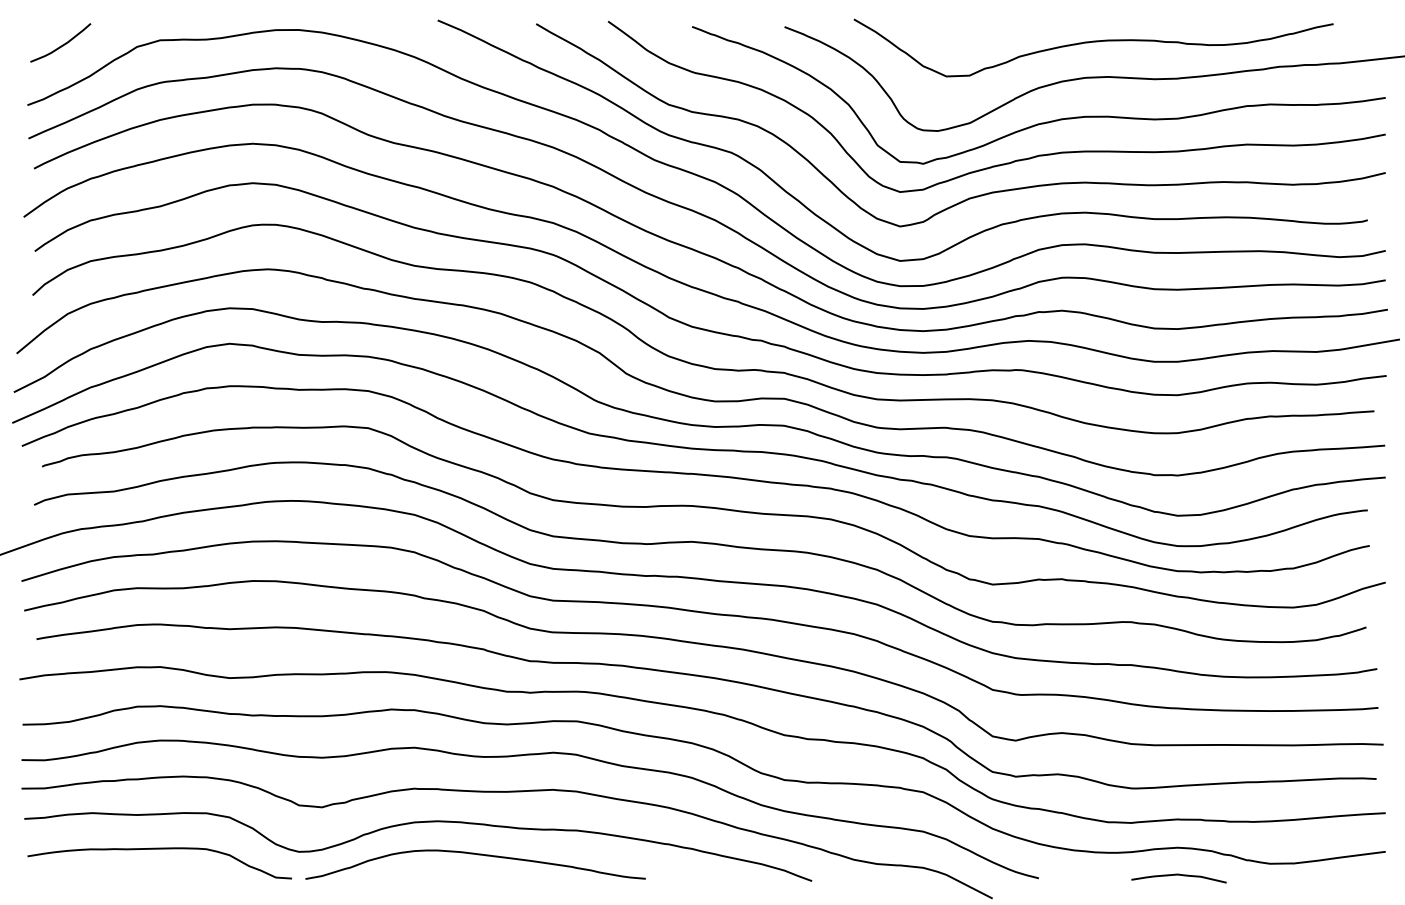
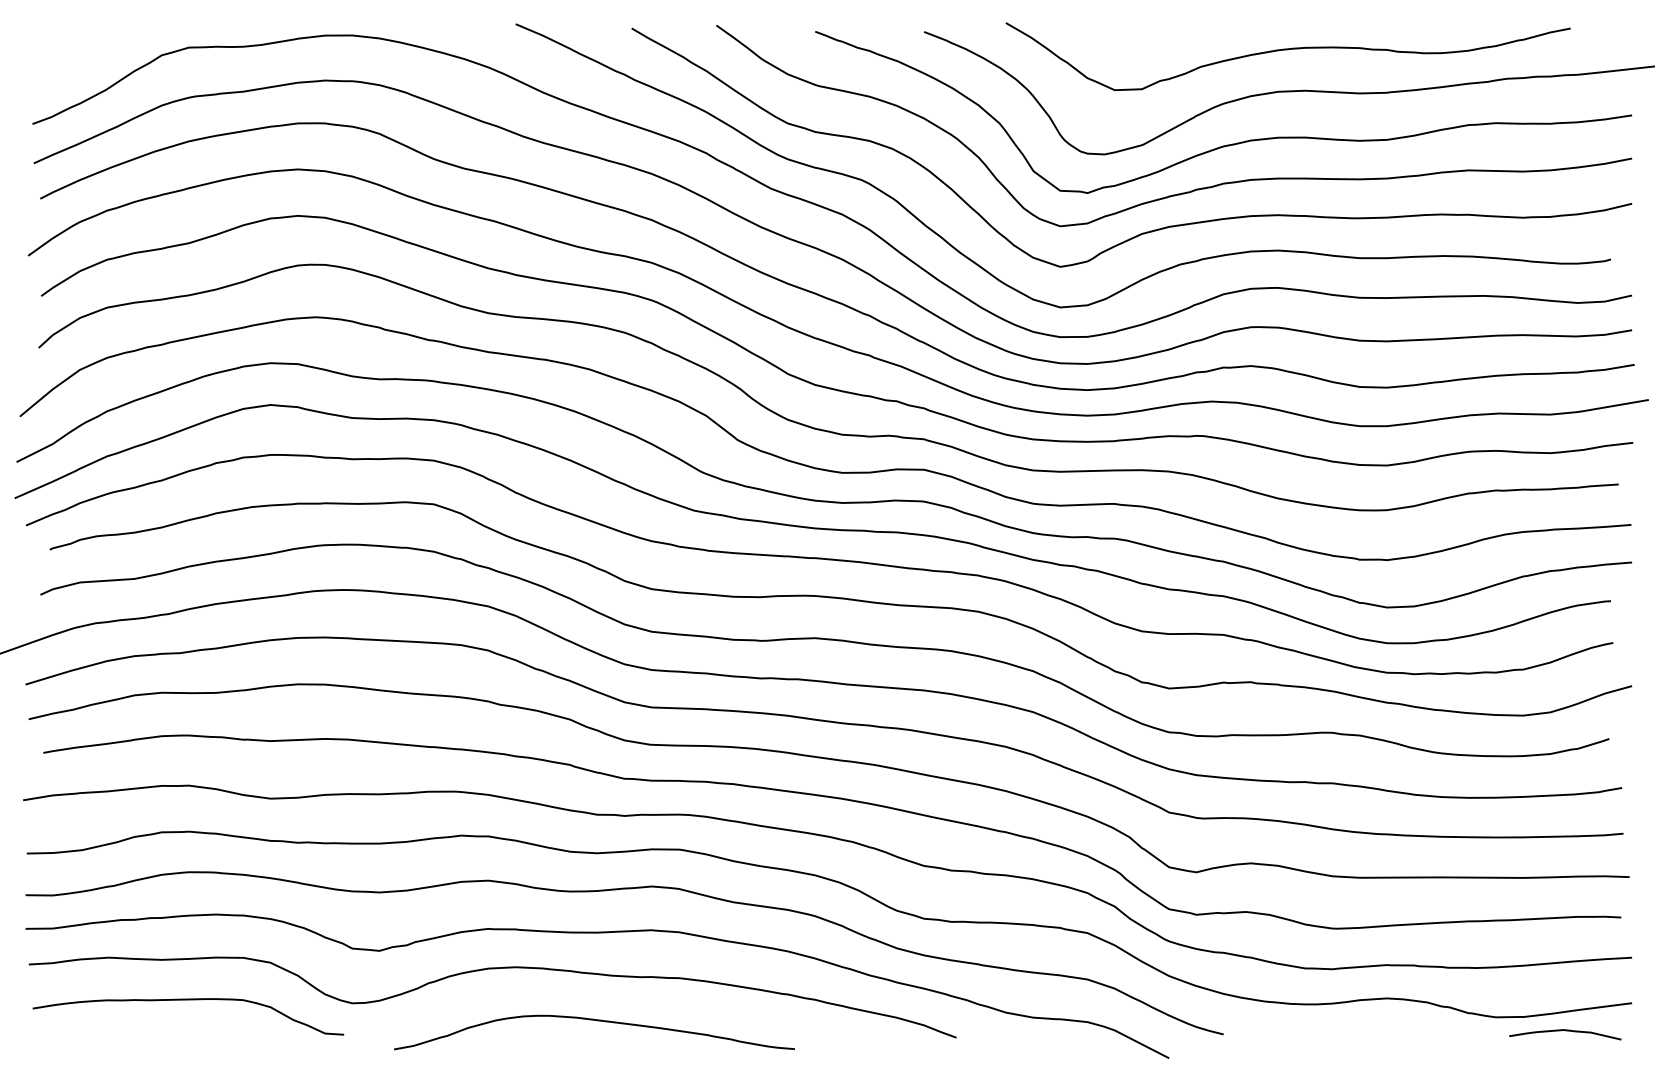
curve: (62, 44) -> (73, 52), removed
curve: (477, 855) -> (596, 1021), moved
curve: (1178, 875) -> (1564, 1031), moved

